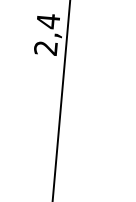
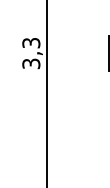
text: (47, 34) -> (31, 53), 2,4 -> 3,3

